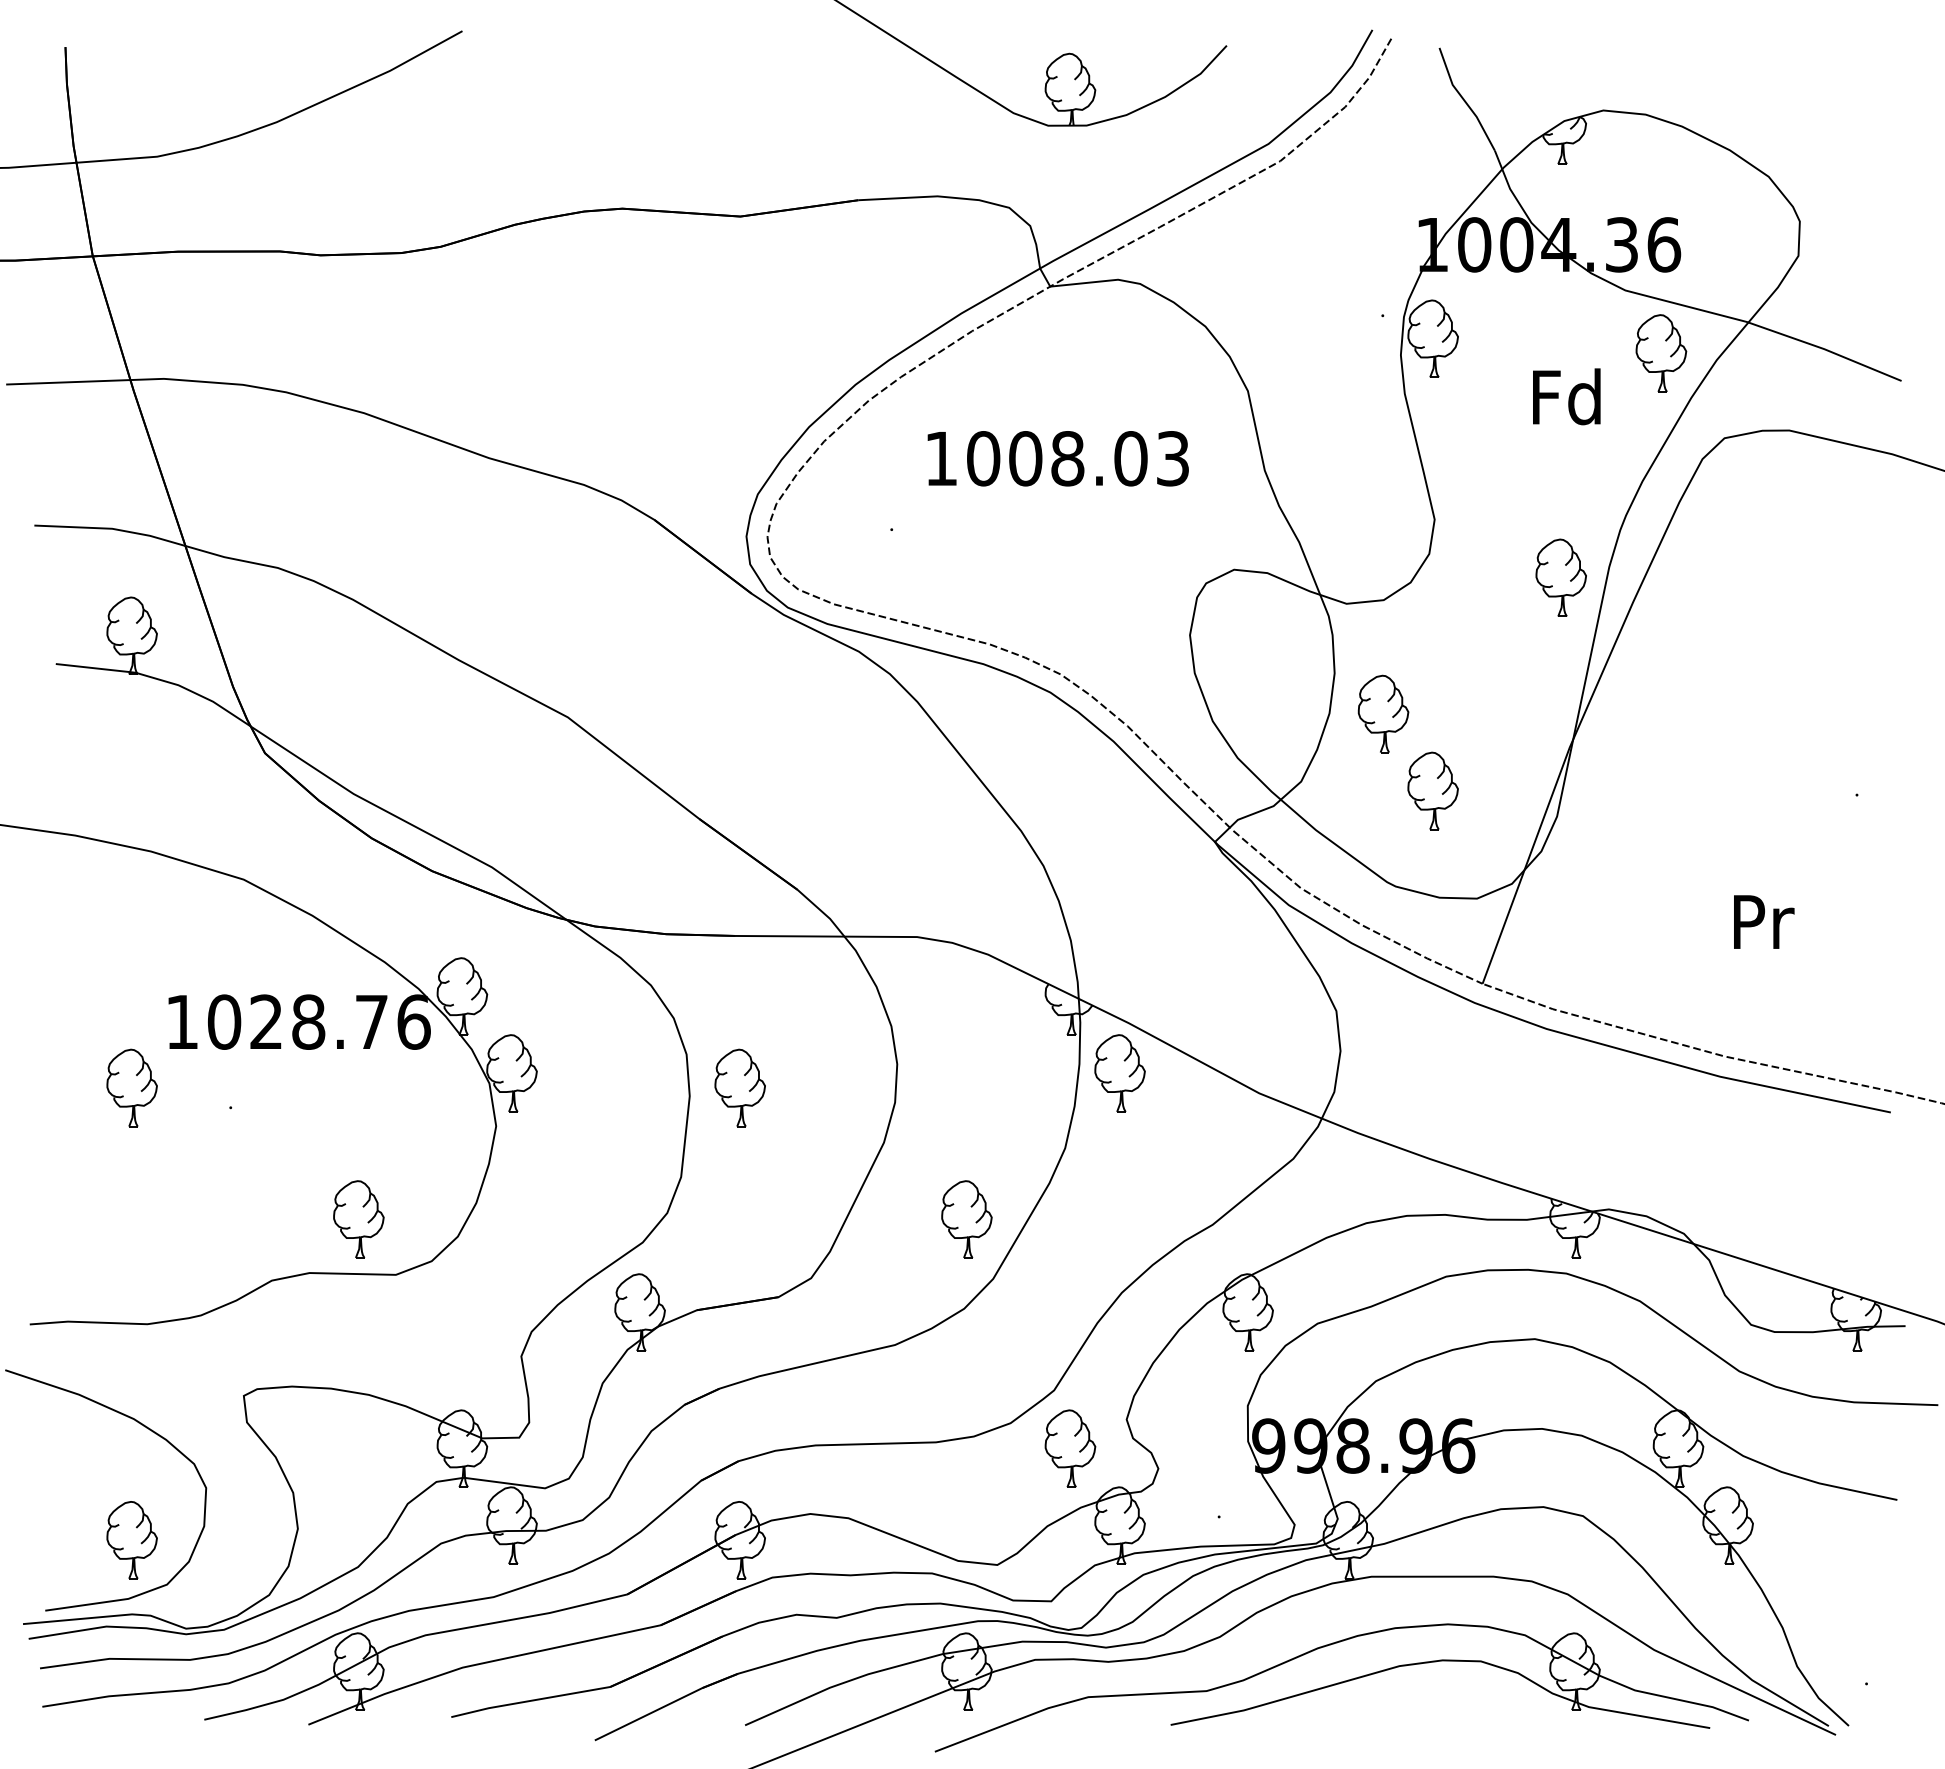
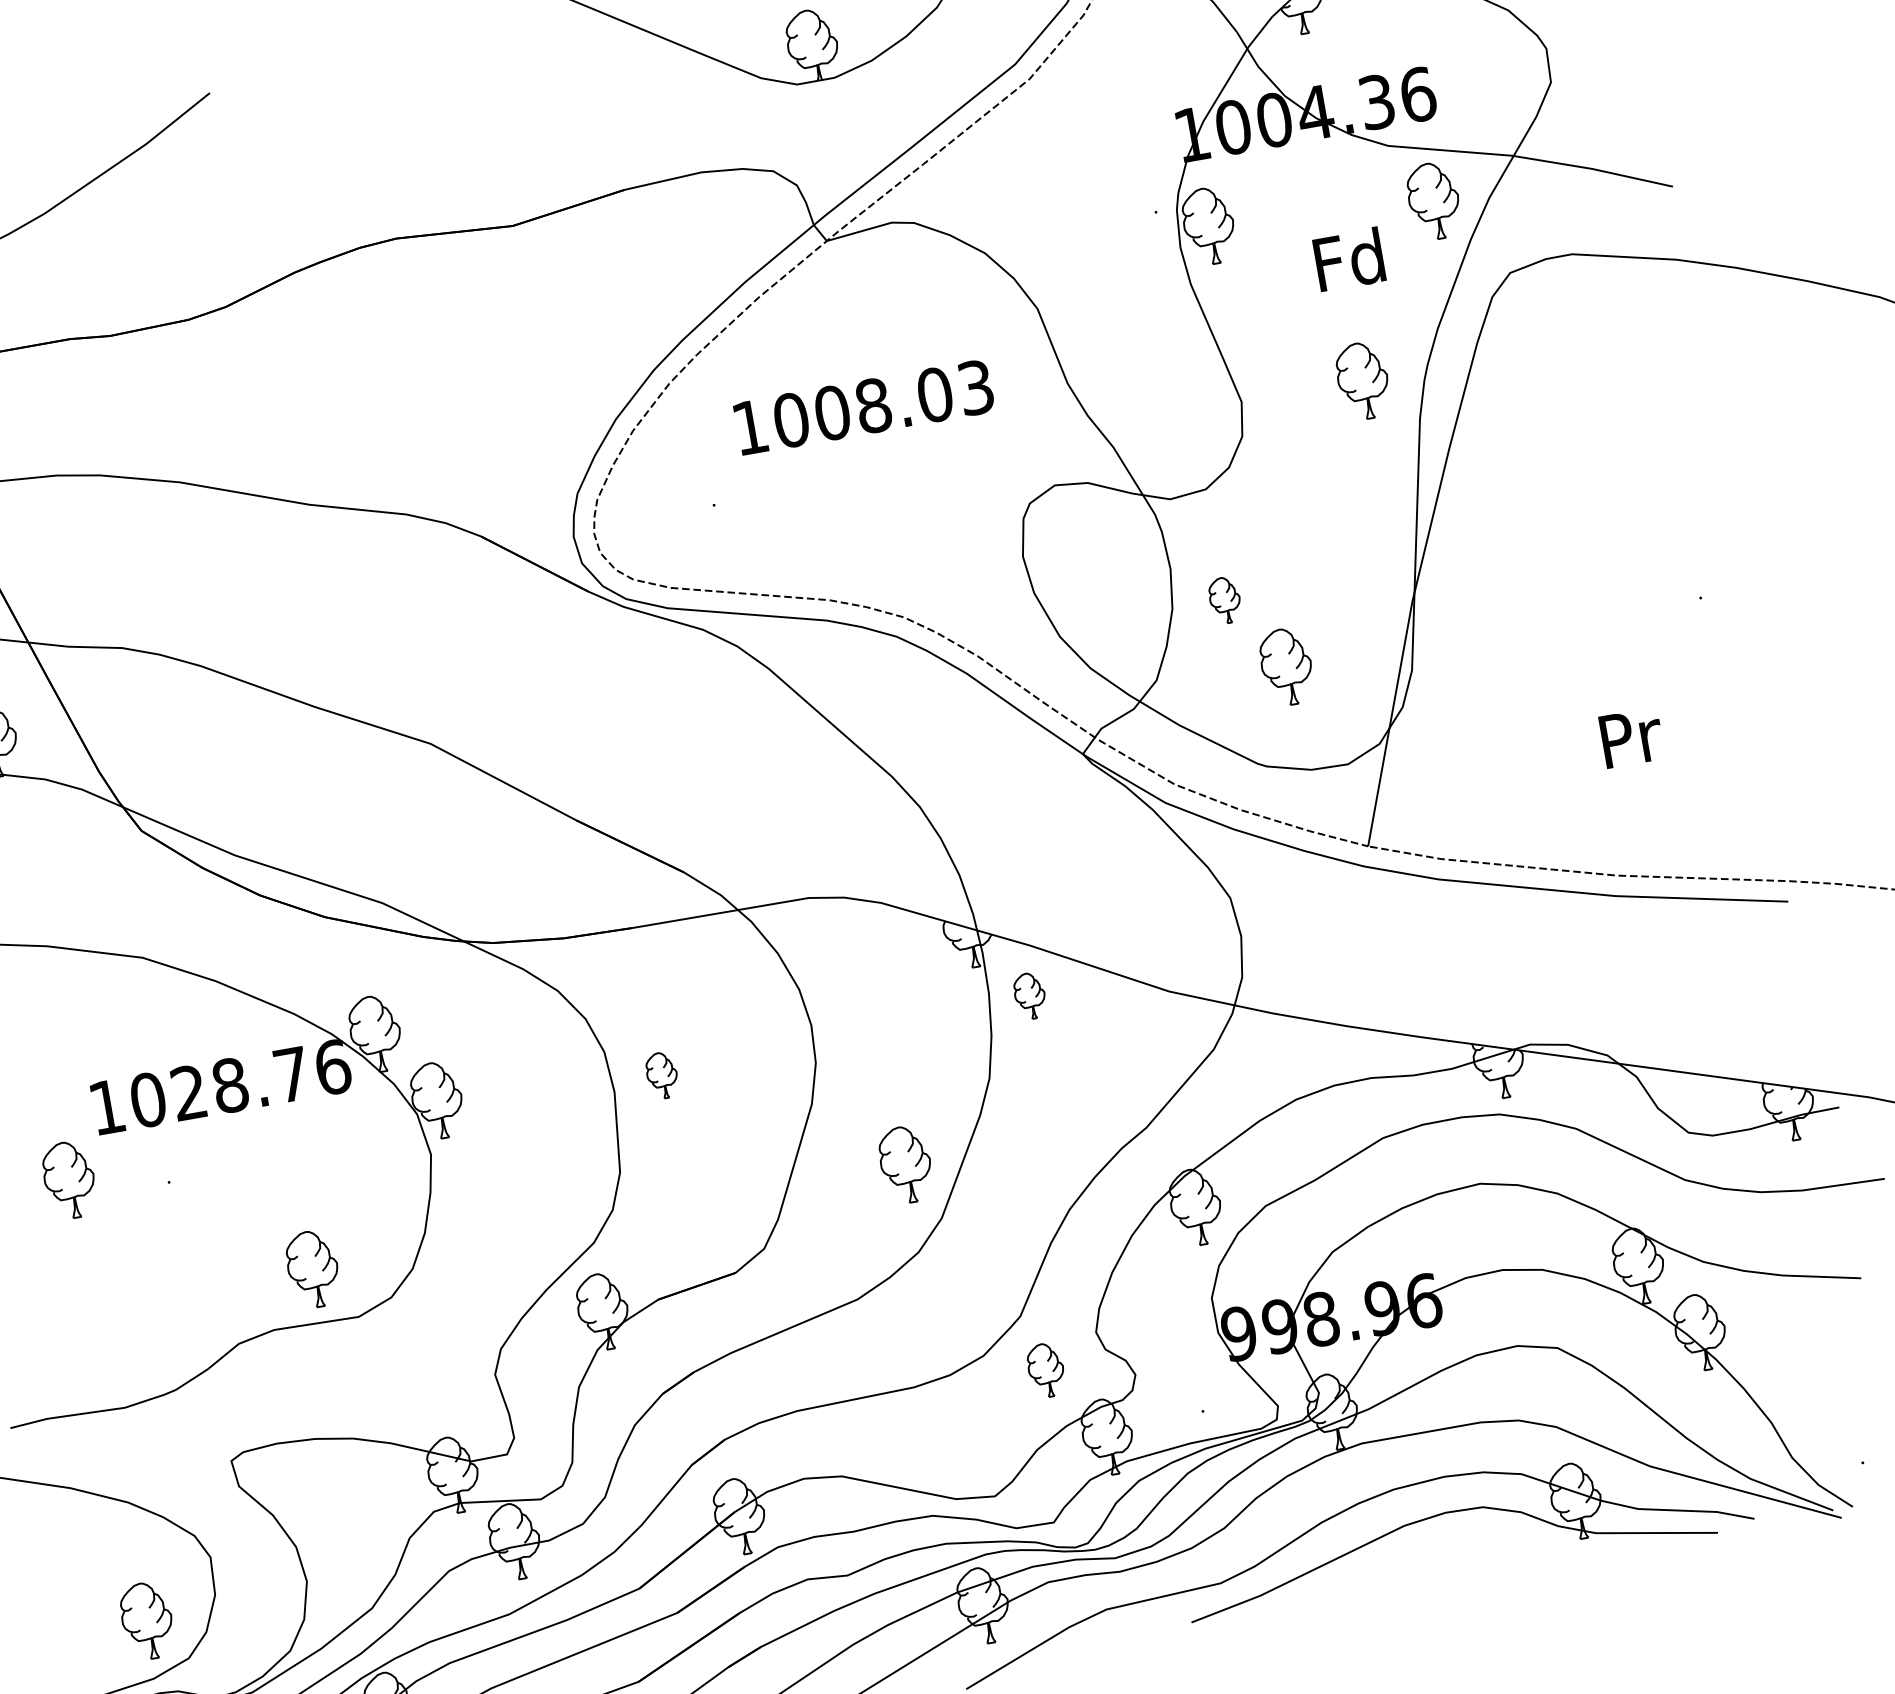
part: (1560, 577) -> (1362, 380), moved
part: (1383, 713) -> (1225, 599), size x0.6
part: (1119, 1073) -> (1029, 996), size x0.6
part: (739, 1087) -> (661, 1075), size x0.6
part: (1070, 1448) -> (1046, 1370), size x0.7

